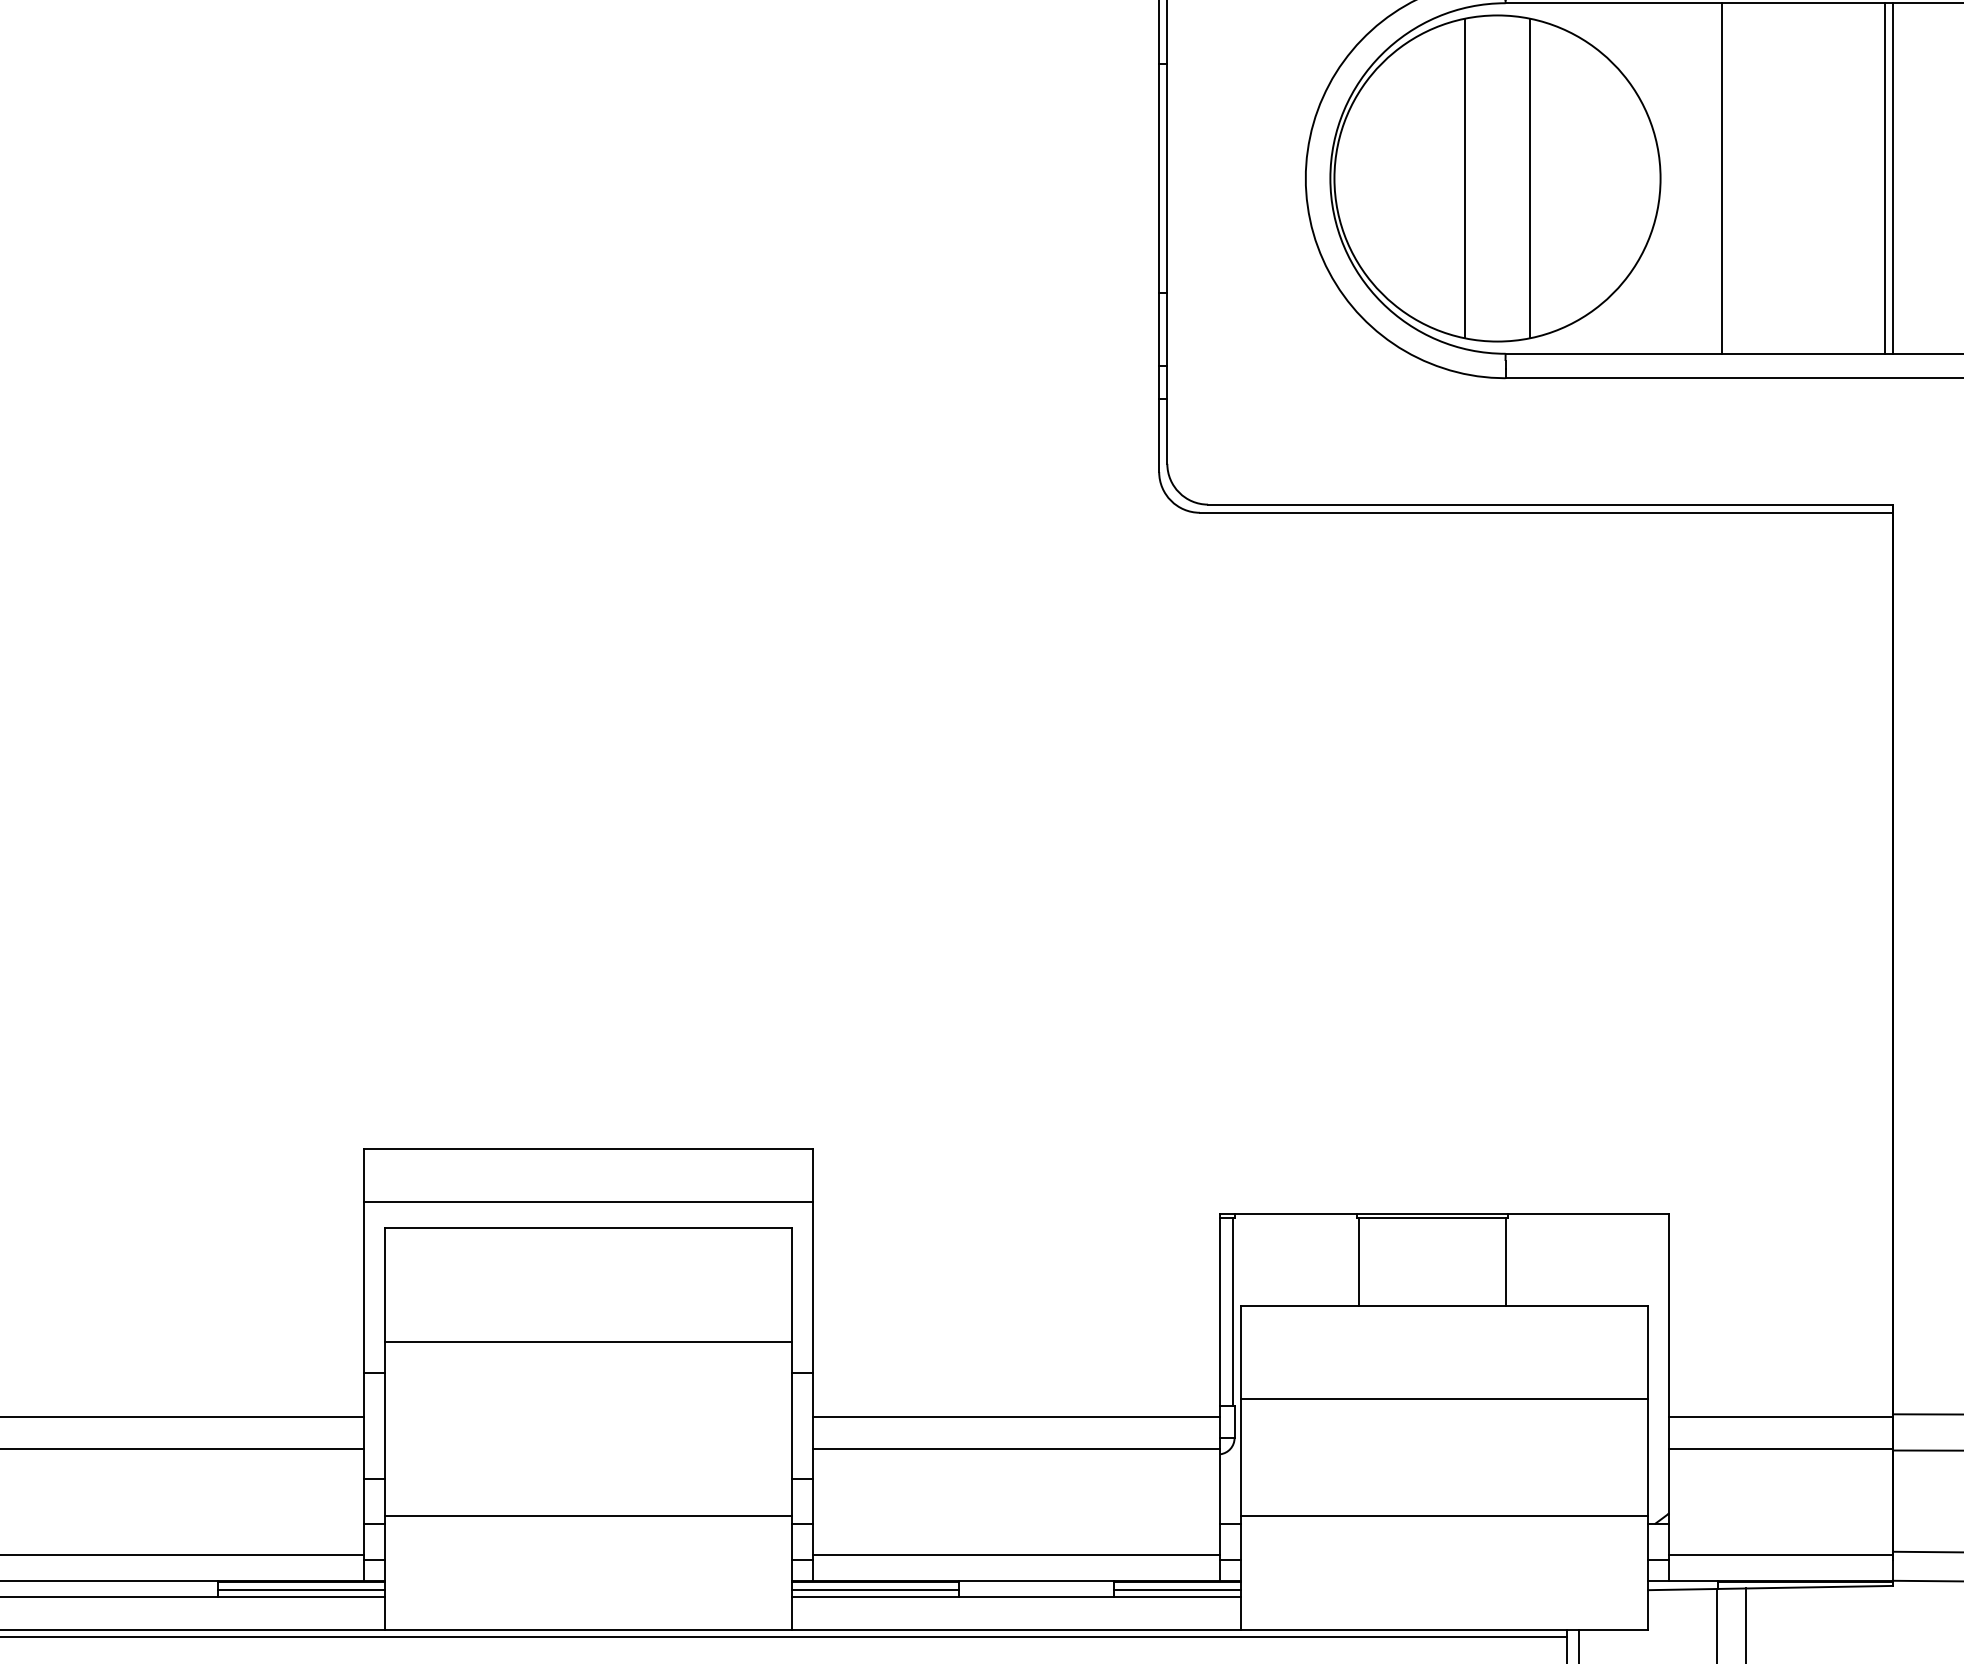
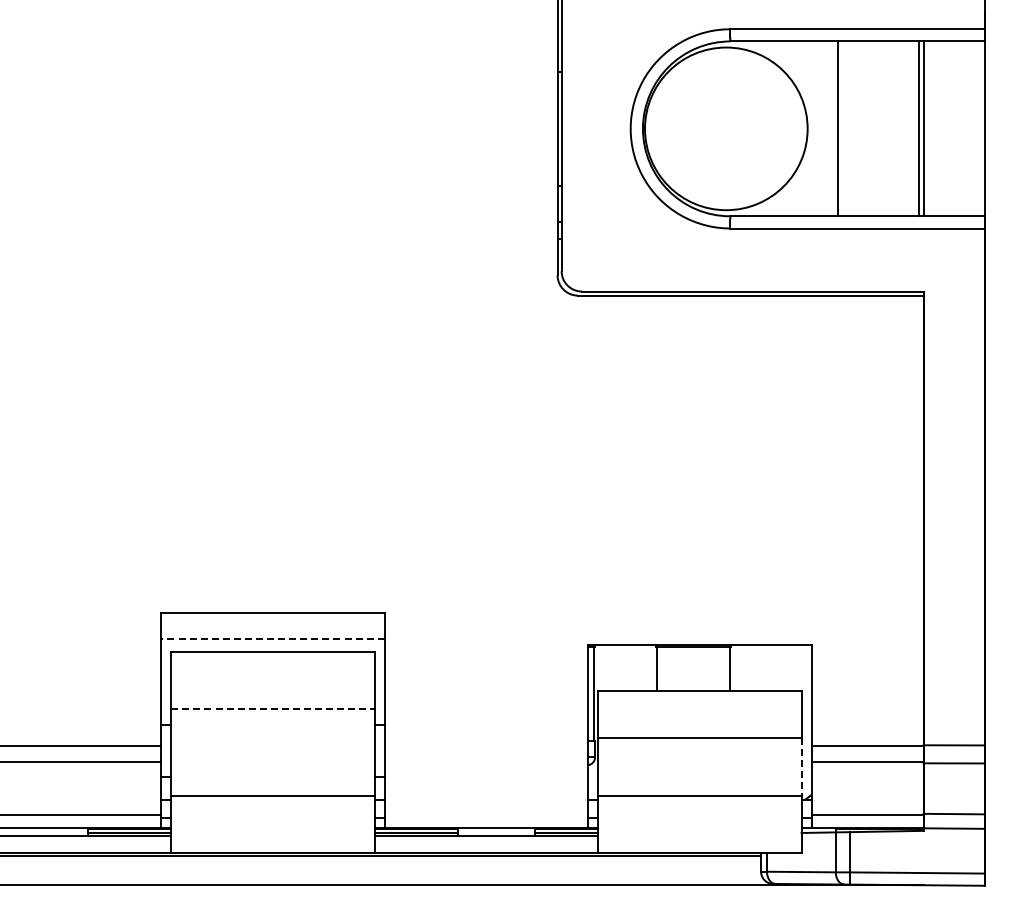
line: (1465, 177) -> (710, 128), removed
line: (1529, 177) -> (742, 128), removed
line: (587, 1202) -> (272, 639), solid -> dashed
line: (587, 1342) -> (272, 709), solid -> dashed
line: (1016, 1416) -> (486, 746), removed
line: (1016, 1448) -> (486, 762), removed
line: (1648, 1458) -> (801, 767), solid -> dashed
line: (1016, 1555) -> (486, 815), removed

